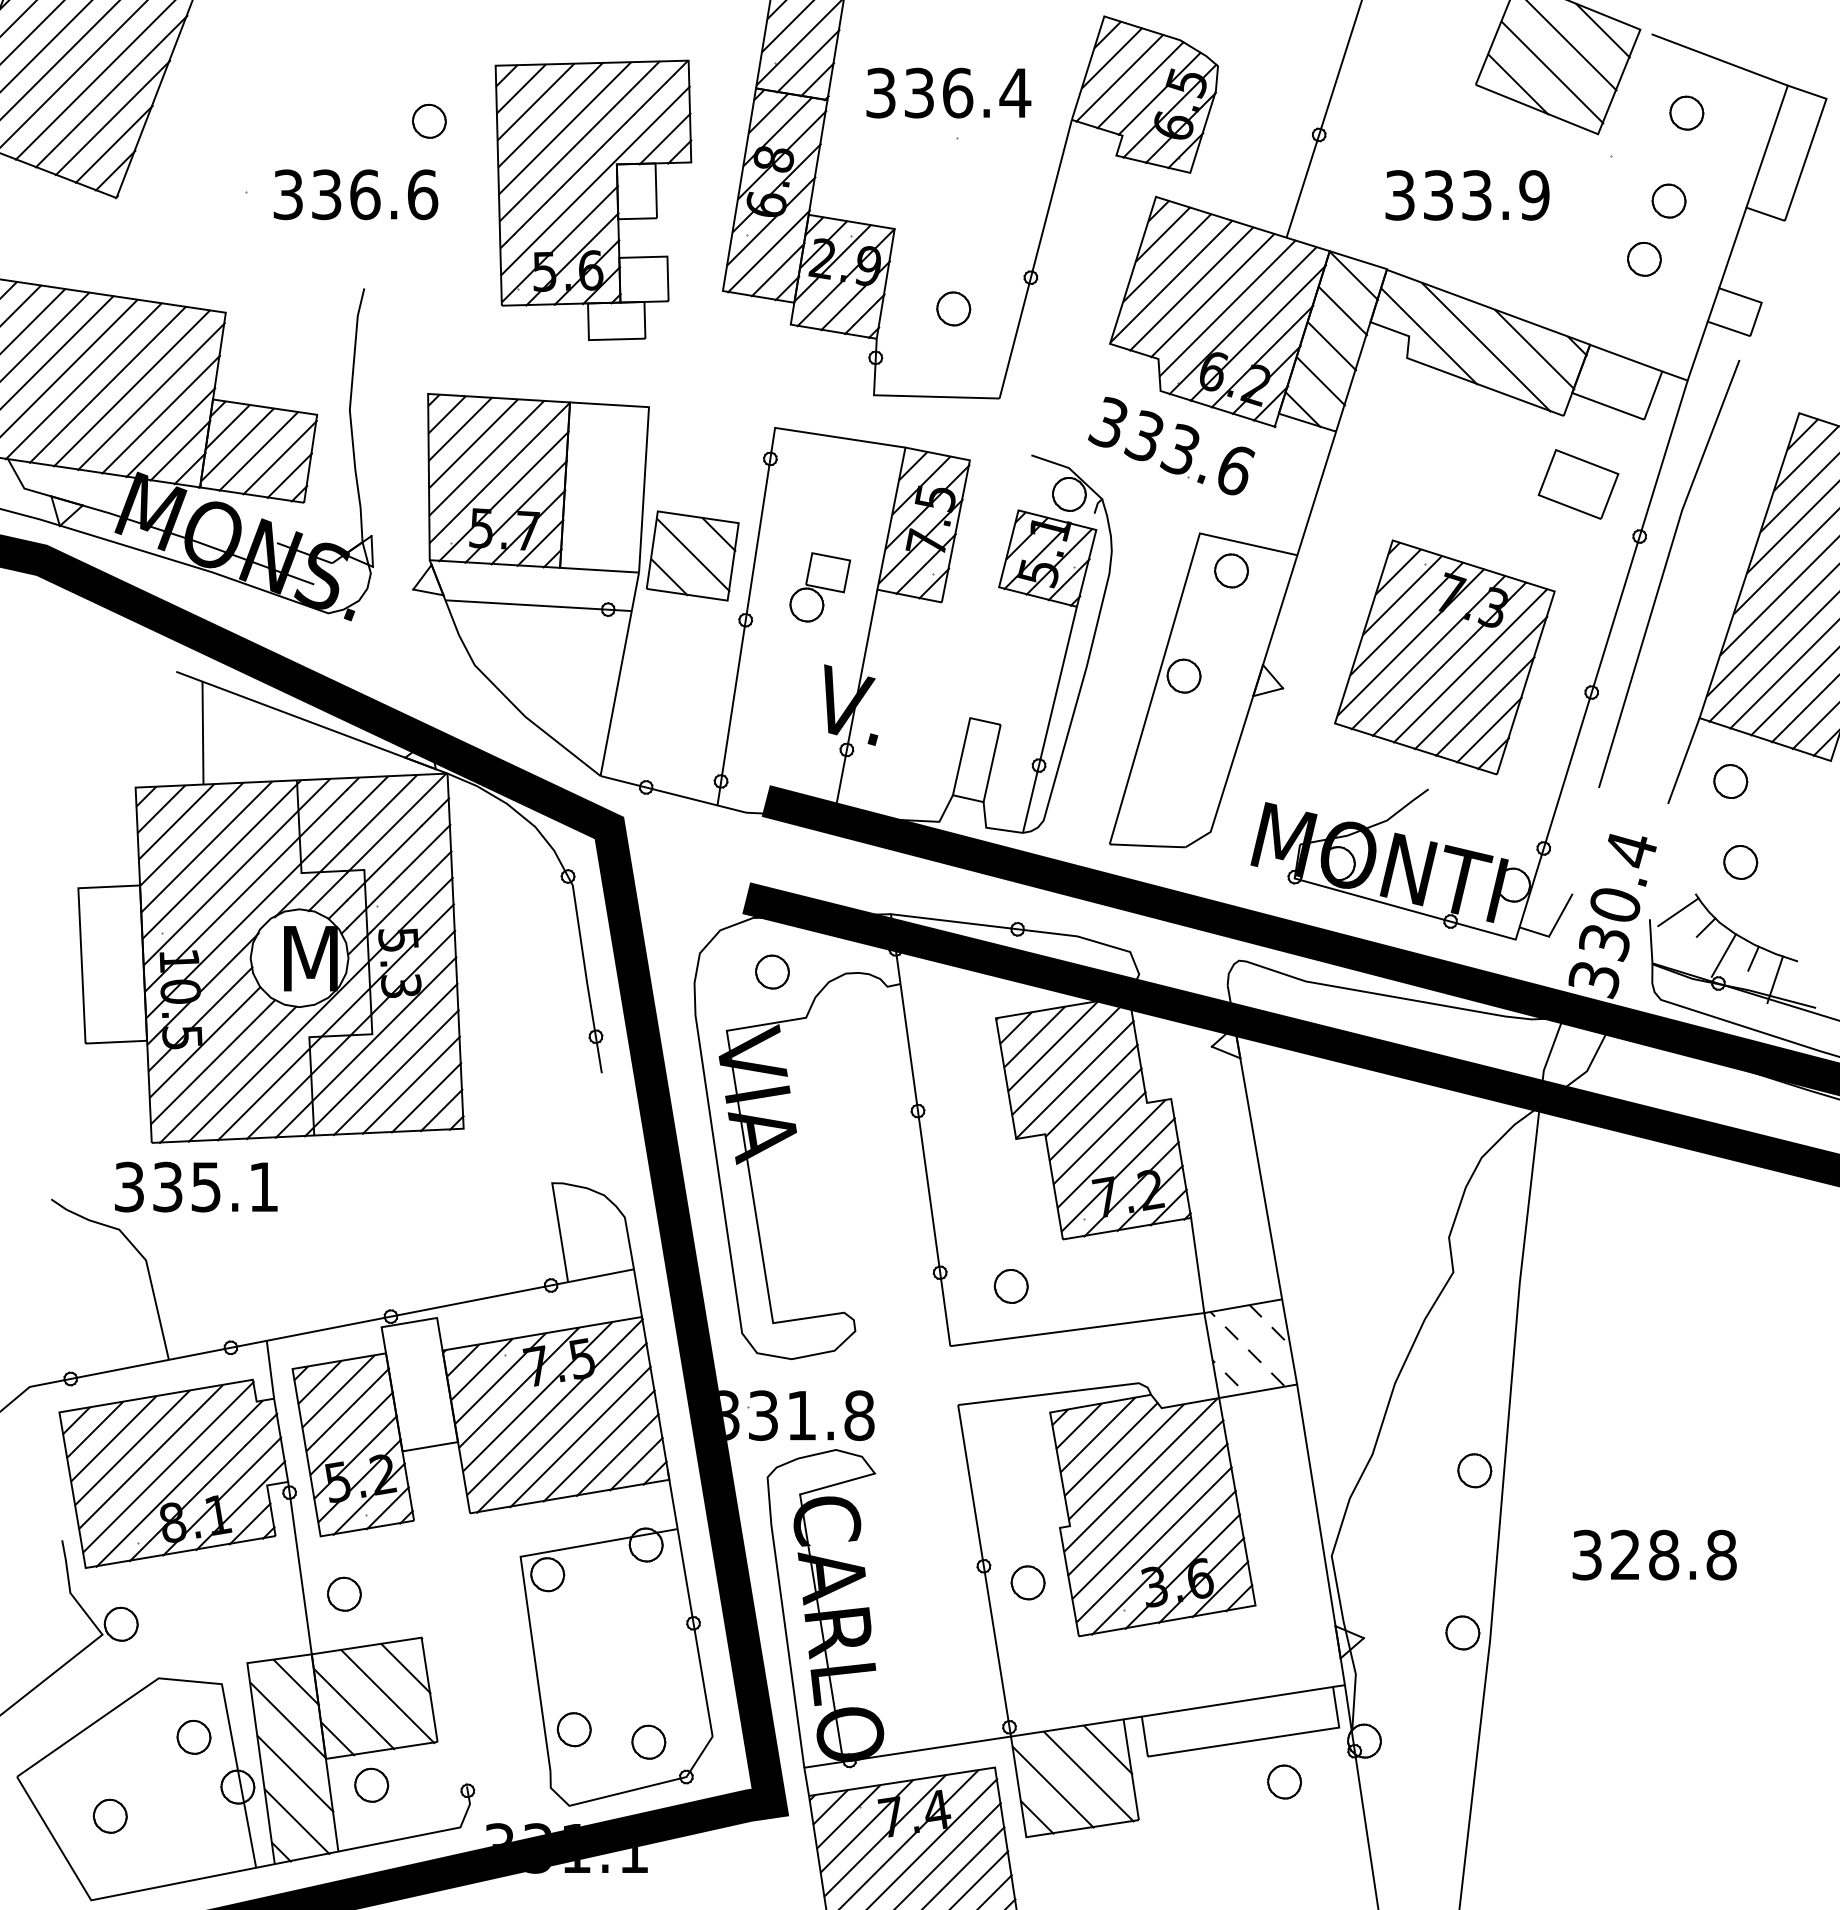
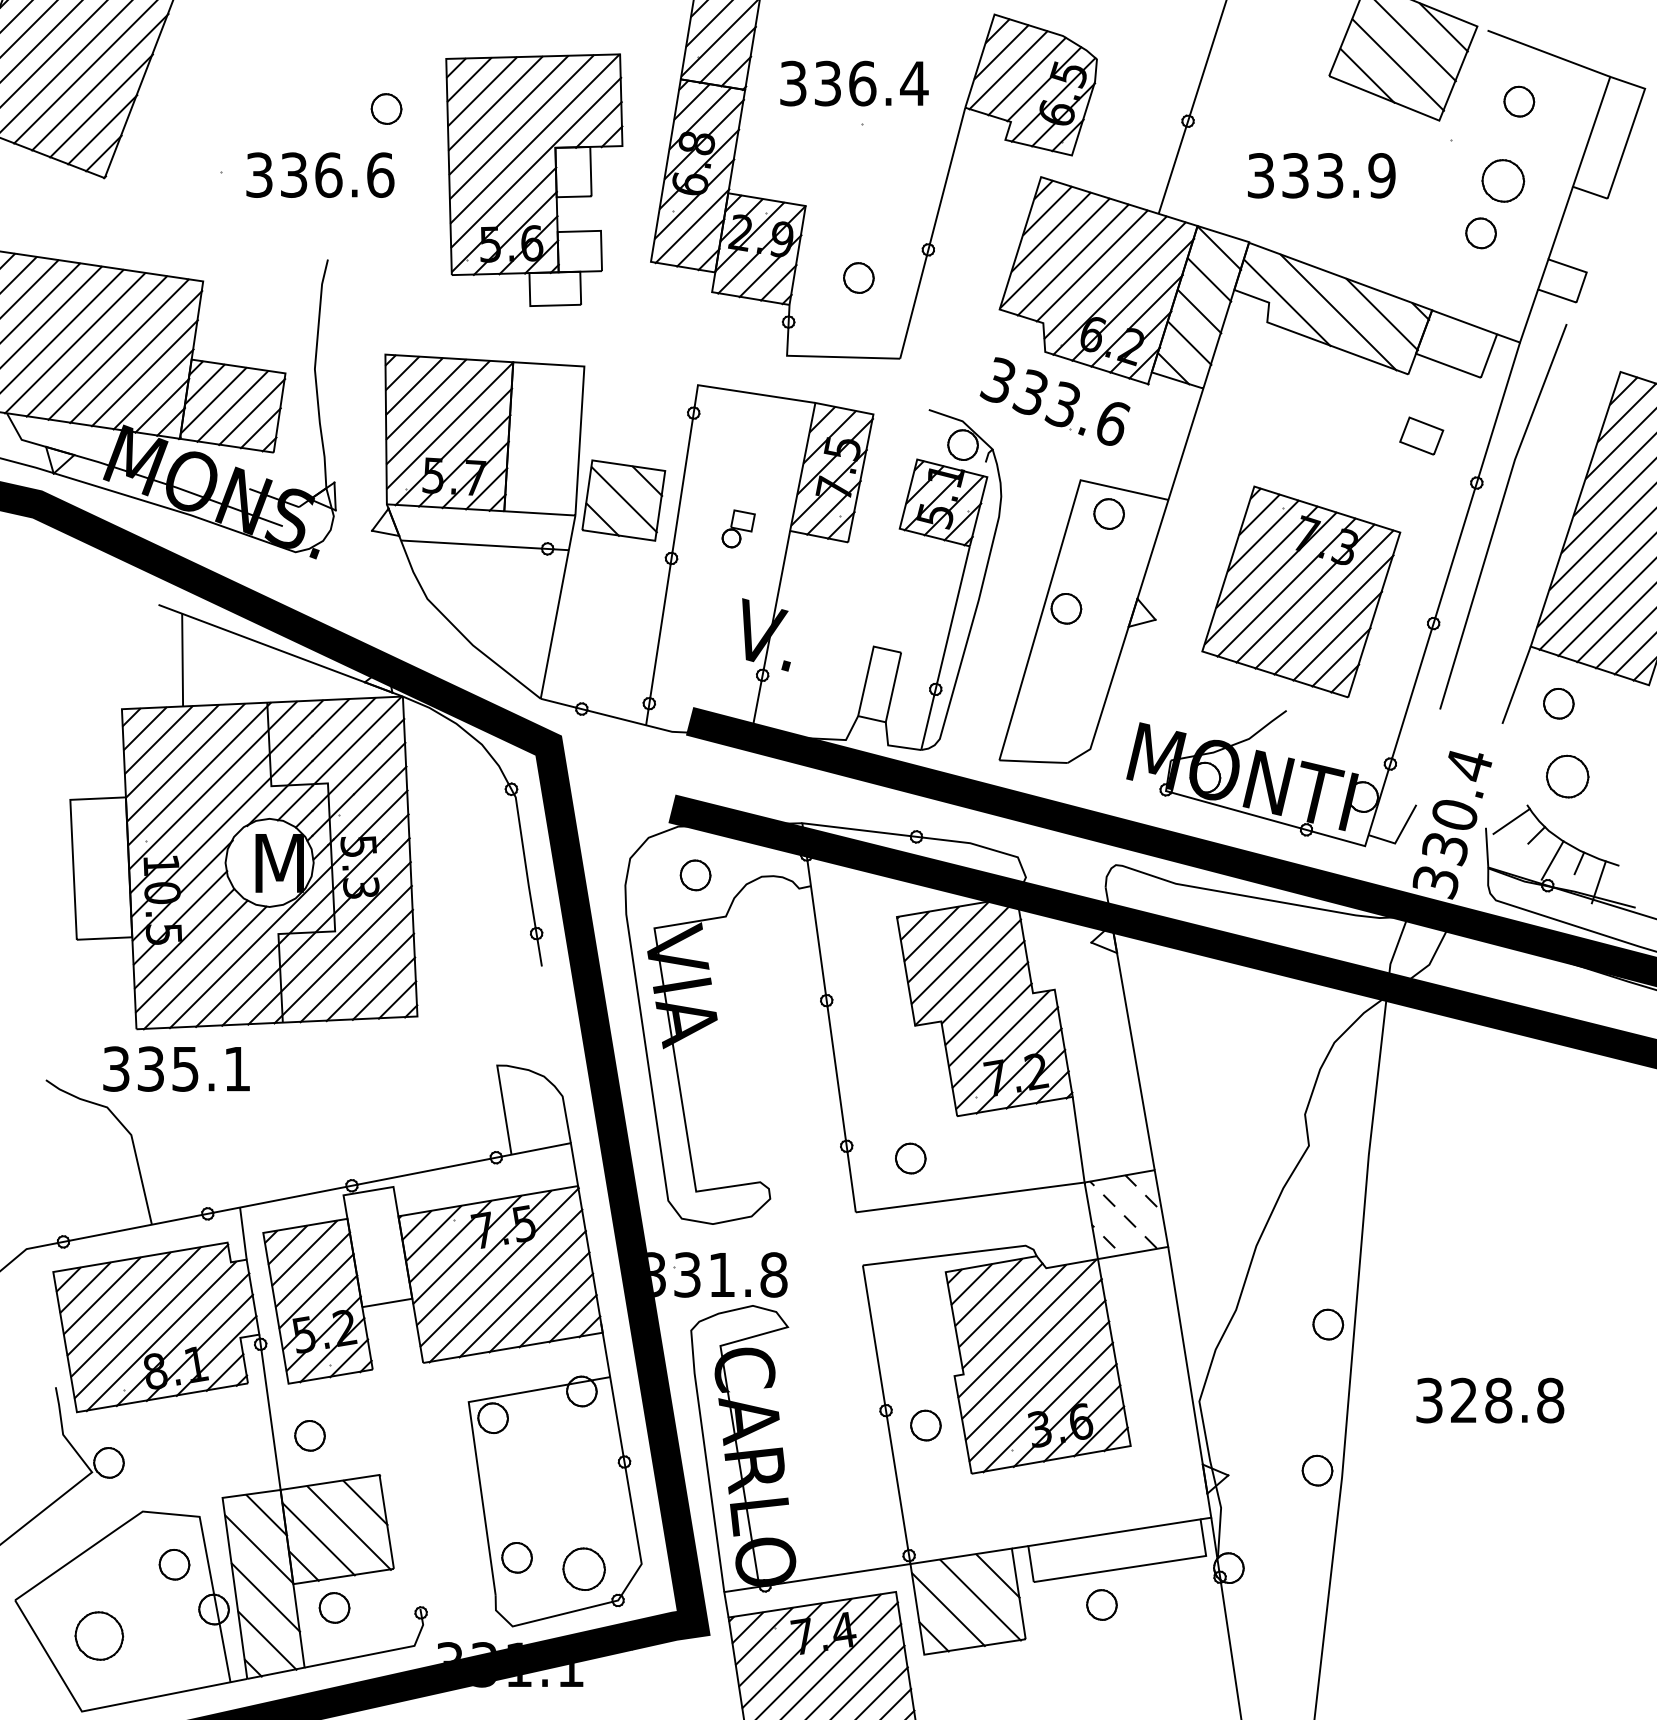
part: (1668, 200) -> (1502, 180), size x1.4
part: (1578, 484) -> (1421, 436), size x0.6
part: (820, 587) -> (738, 528), size x0.6
part: (1740, 862) -> (1567, 776), size x1.4
part: (648, 1741) -> (583, 1568), size x1.4
part: (1284, 1781) -> (1101, 1604), moved
part: (109, 1815) -> (98, 1635), size x1.6

